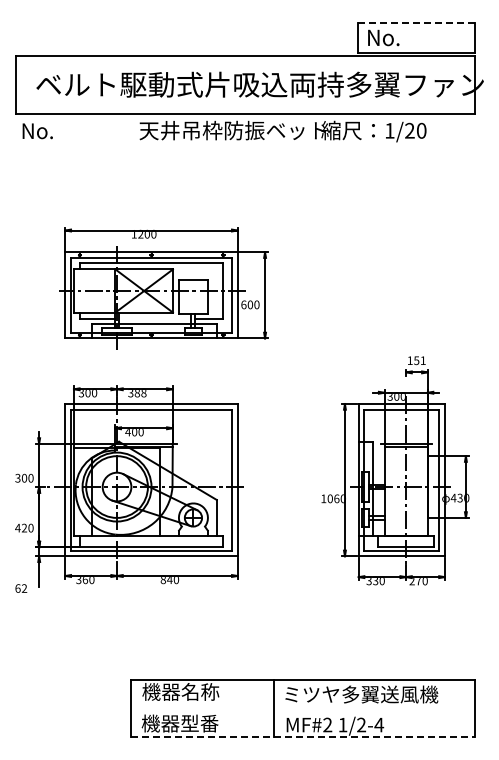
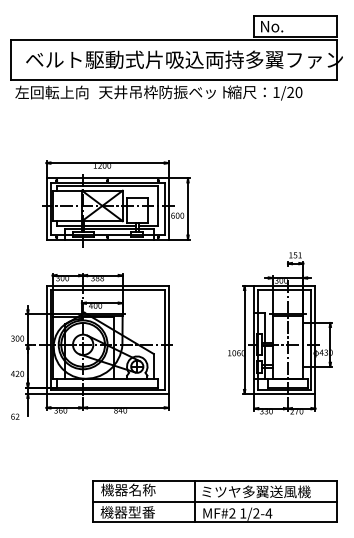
line: (416, 22) -> (295, 15), dashed -> solid
text: (72, 130) -> (51, 92), No. -> 左回転上向
line: (155, 318) -> (110, 225), added
line: (302, 708) -> (214, 501), added
line: (303, 737) -> (215, 522), dashed -> solid

